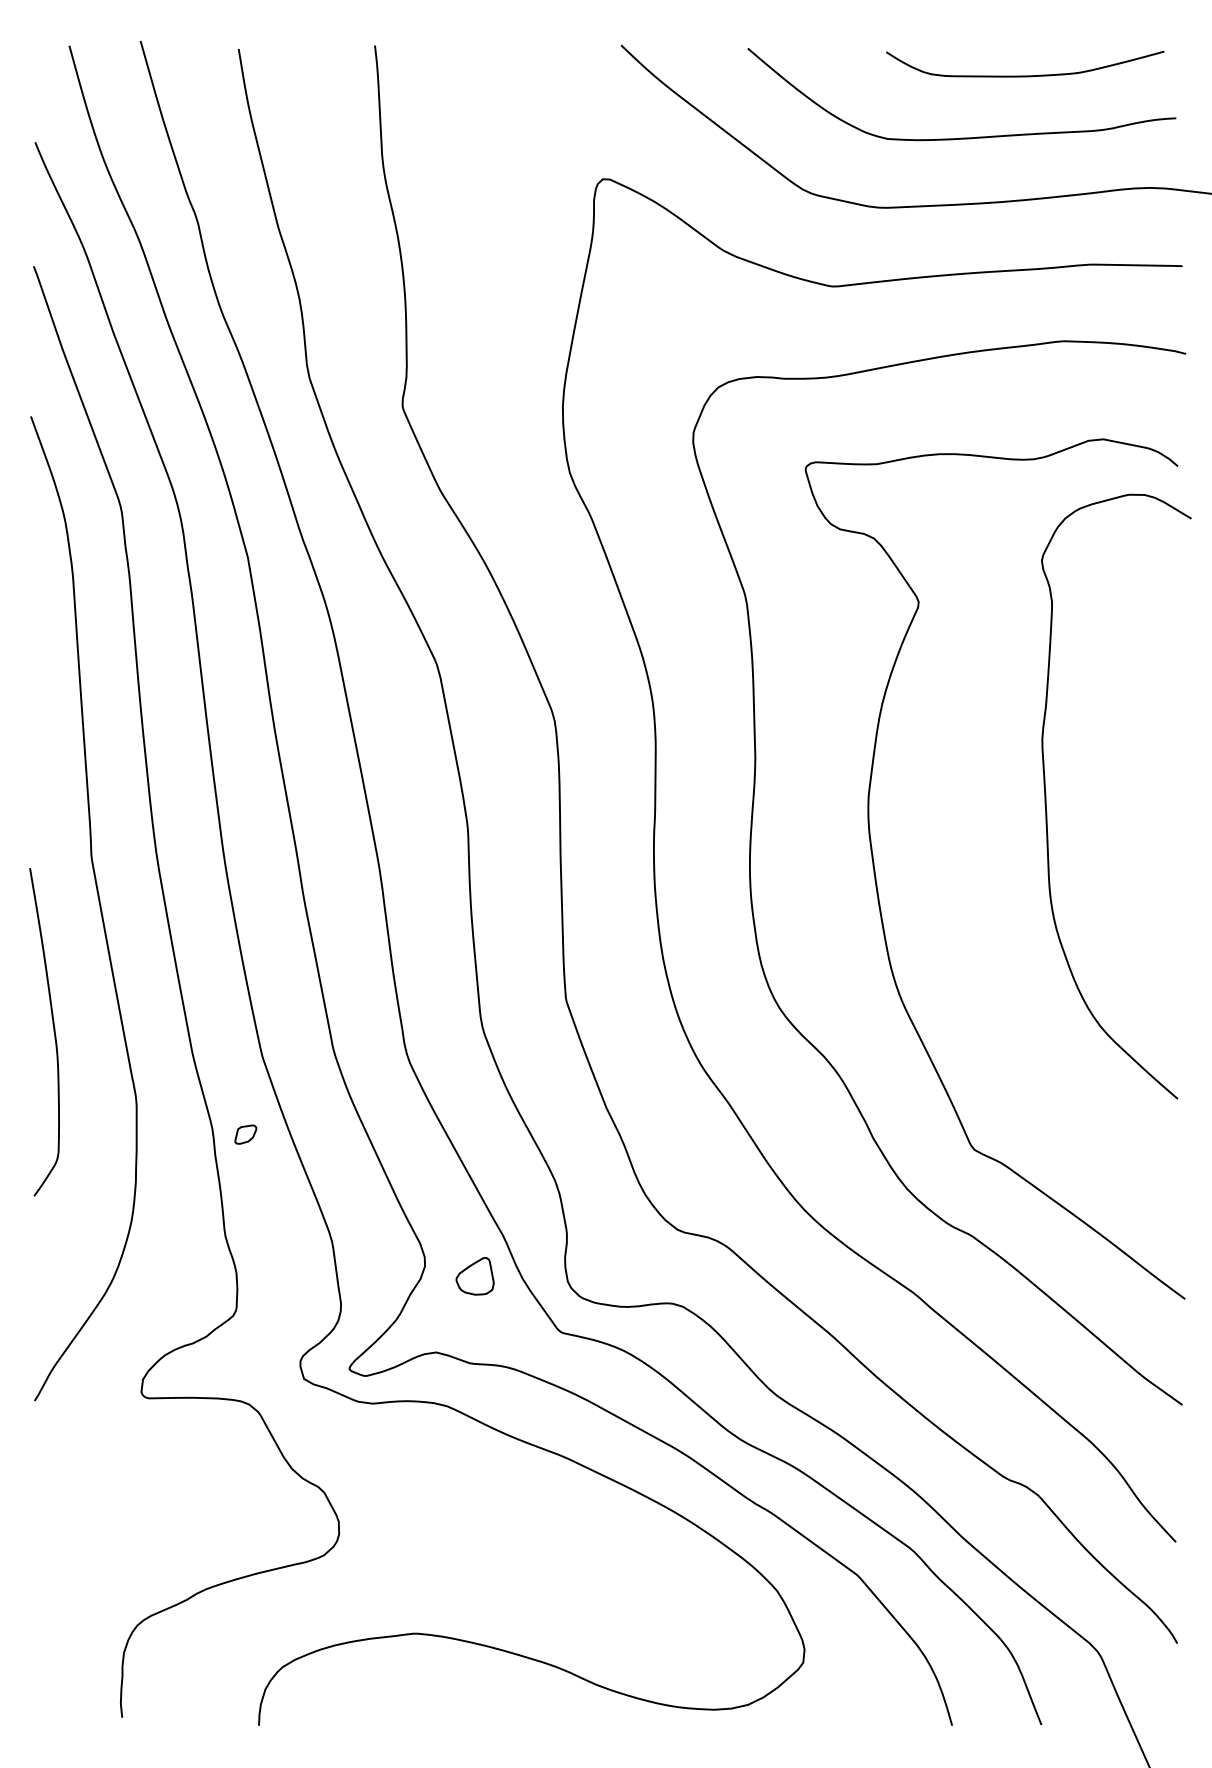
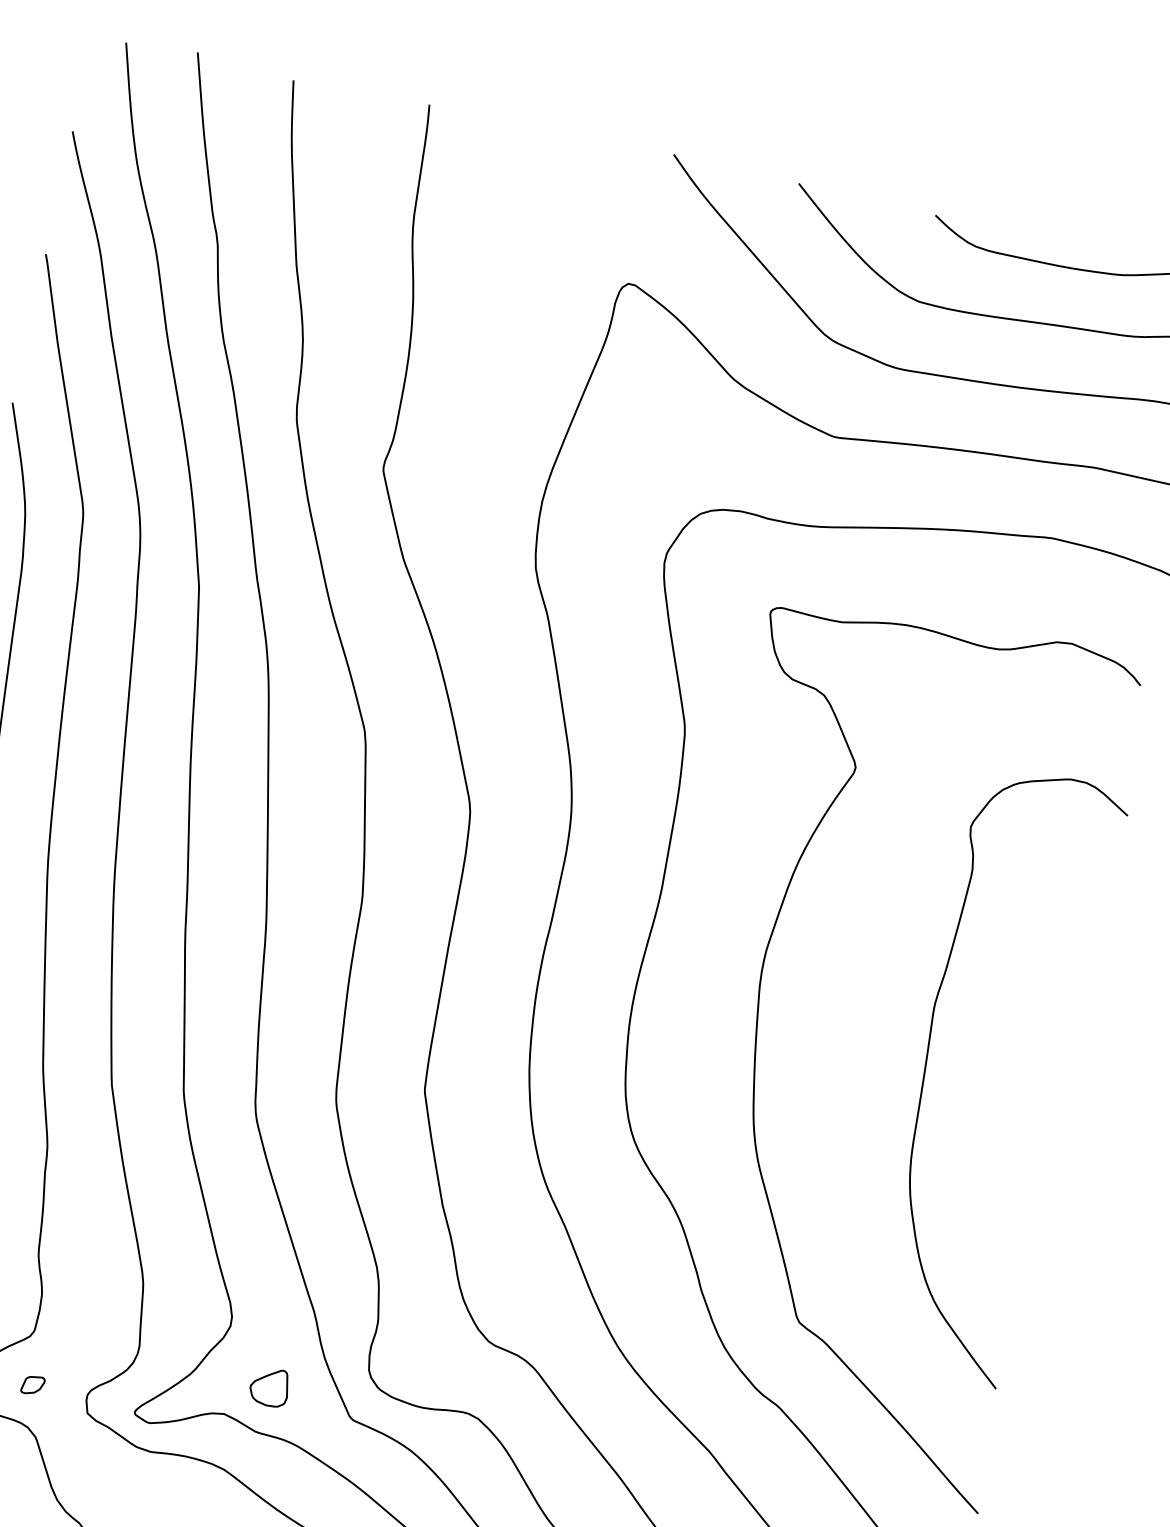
curve: (1046, 796) -> (927, 1062), moved
part: (245, 1134) -> (32, 1385), moved
part: (474, 1276) -> (269, 1387), moved

